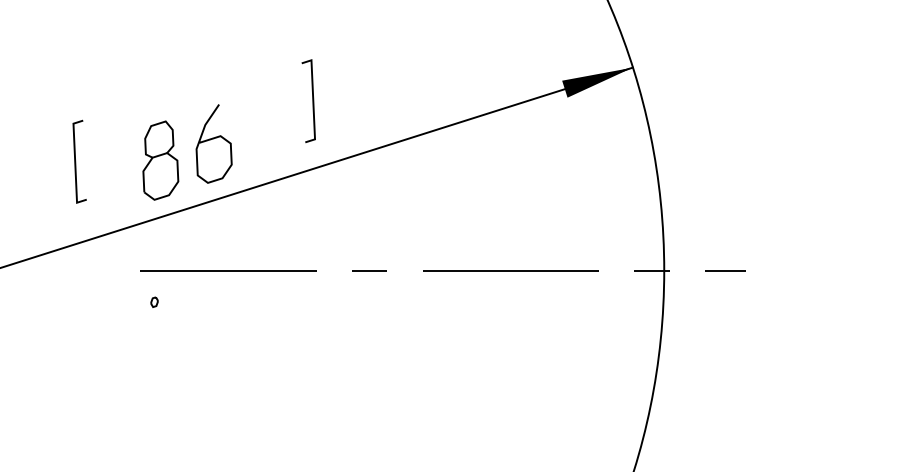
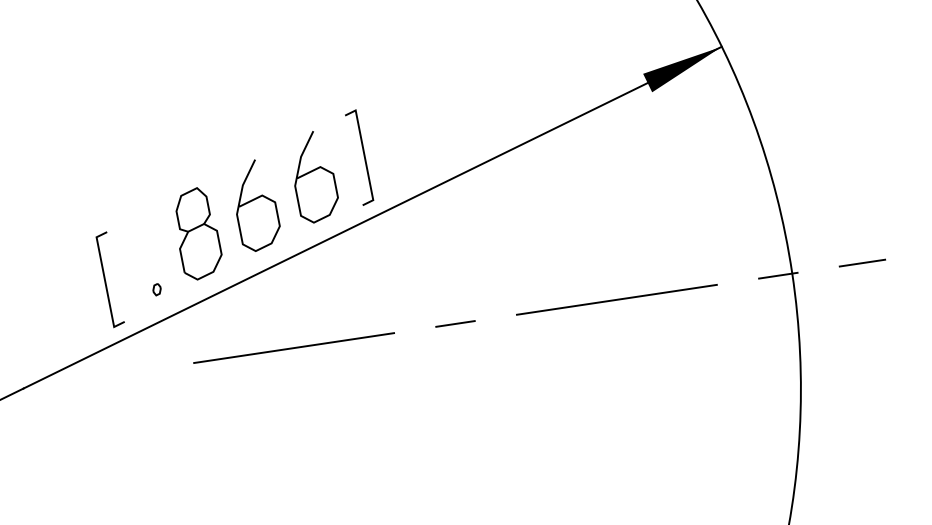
line: (312, 101) -> (363, 157), moved
curve: (267, 122) -> (313, 171), added
line: (76, 161) -> (106, 279), moved
part: (154, 301) -> (156, 288), moved

